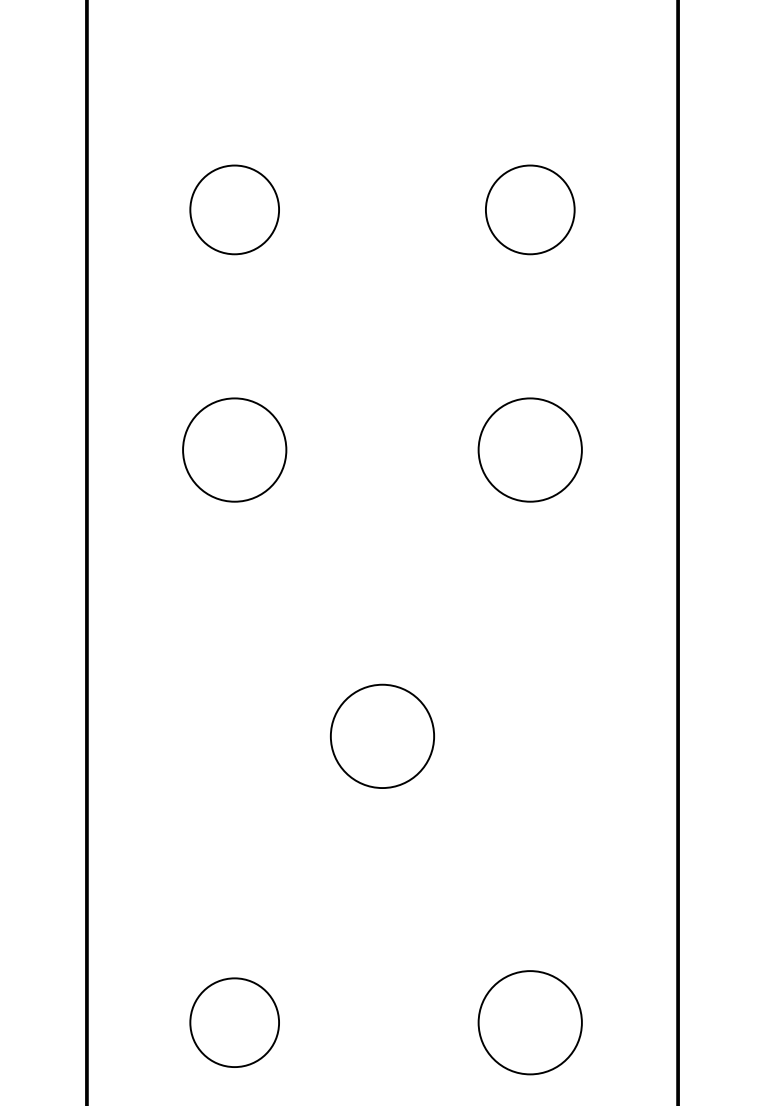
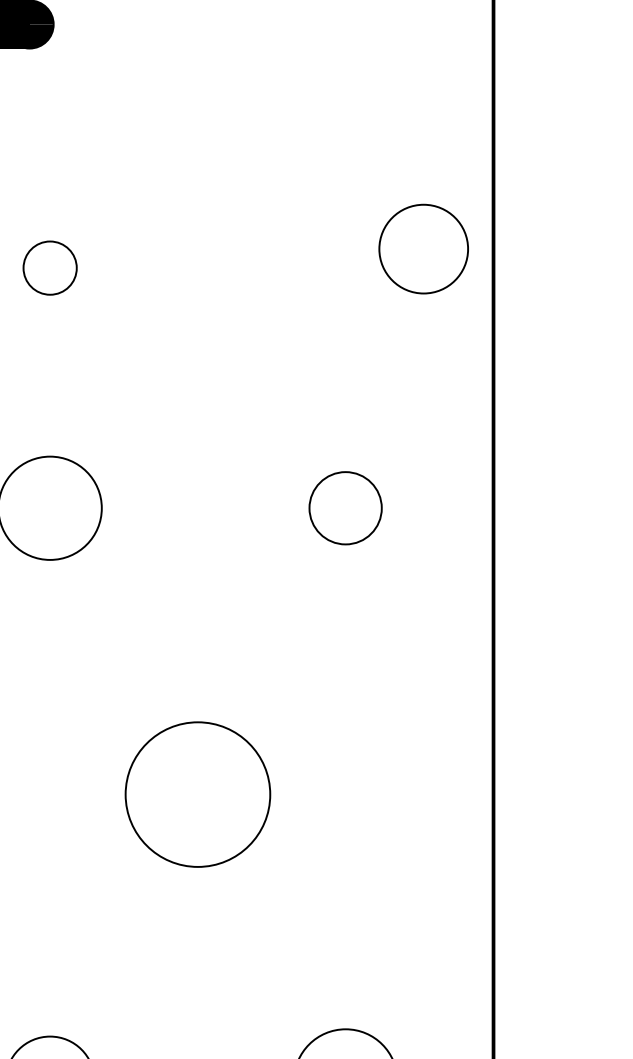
circle: (234, 209) -> (49, 267), size x0.6
circle: (530, 209) -> (423, 248), moved
circle: (529, 449) -> (344, 507), size x0.7
circle: (382, 736) -> (197, 794), size x1.4

